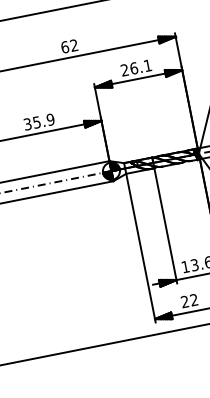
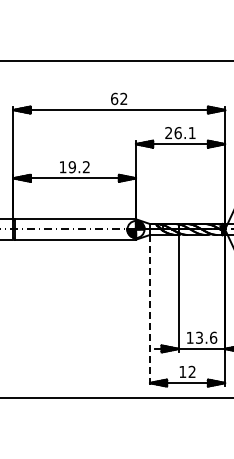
text: (39, 122) -> (74, 167), 35.9 -> 19.2
line: (141, 247) -> (150, 310), solid -> dashed
text: (184, 301) -> (182, 371), 22 -> 12

